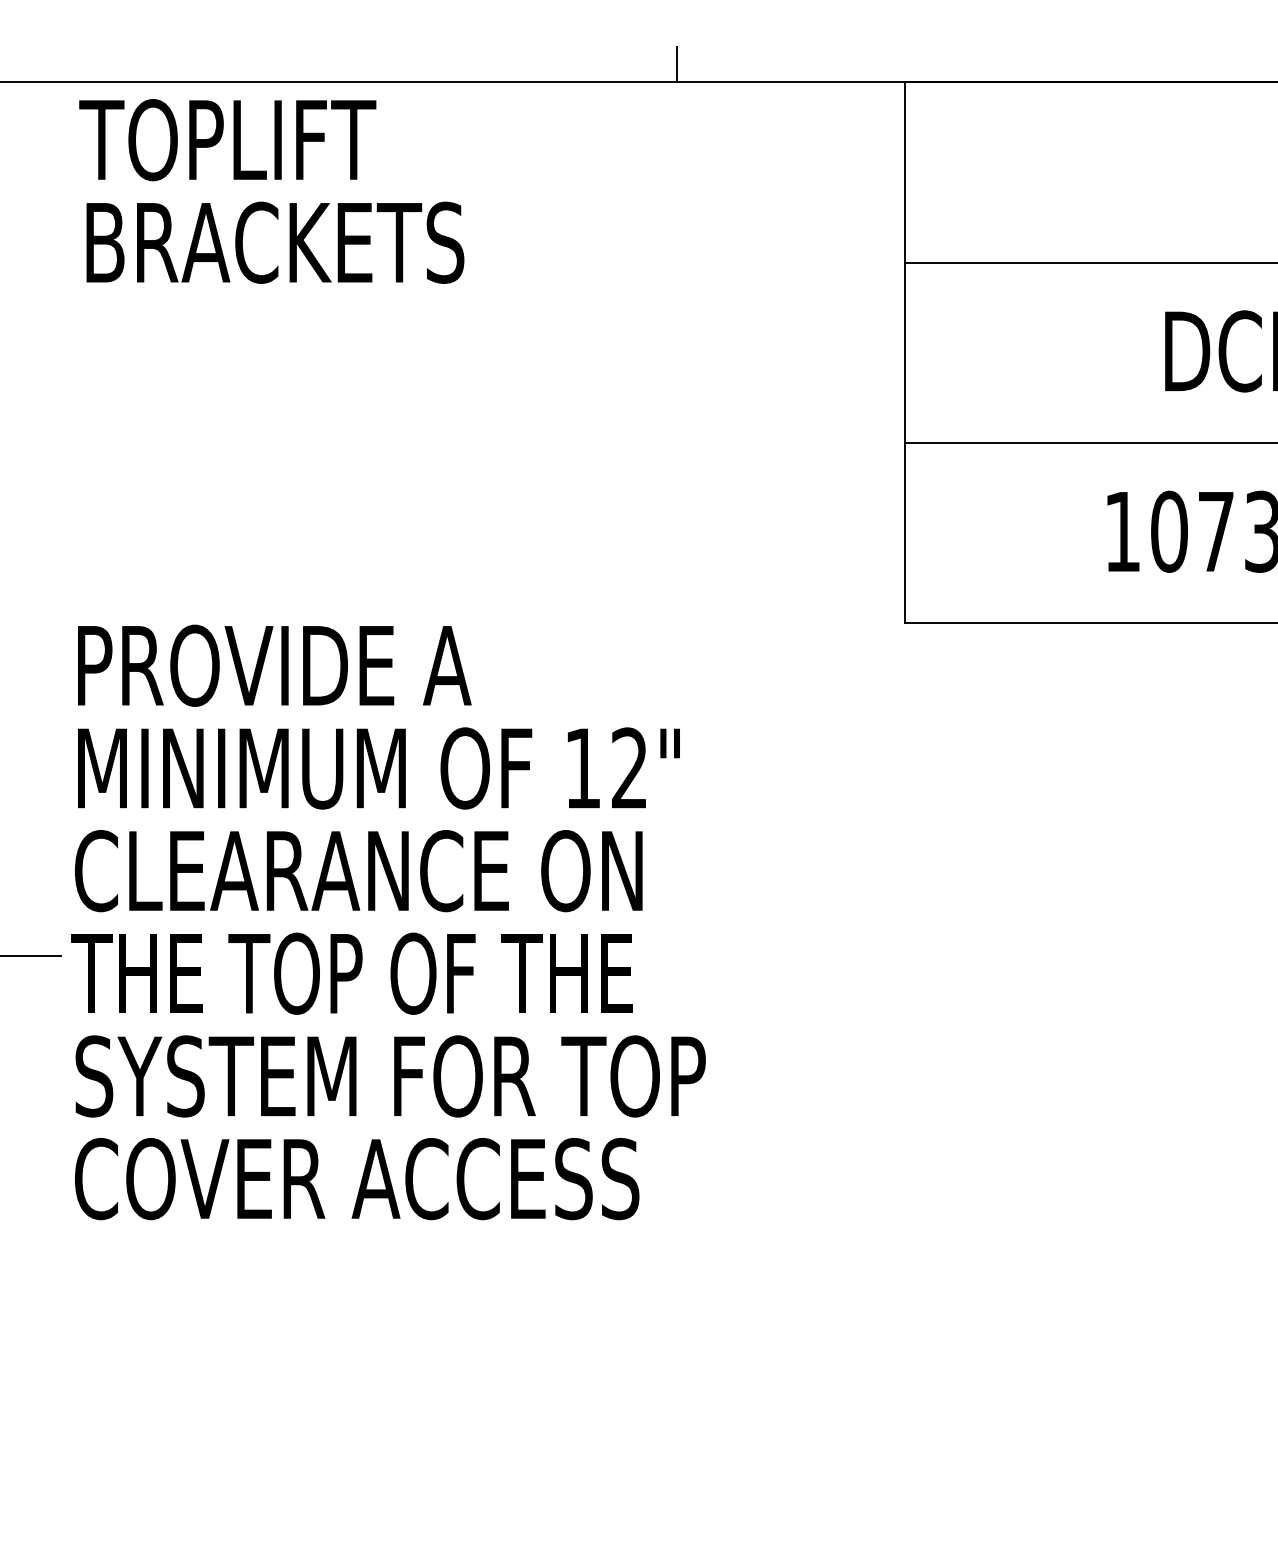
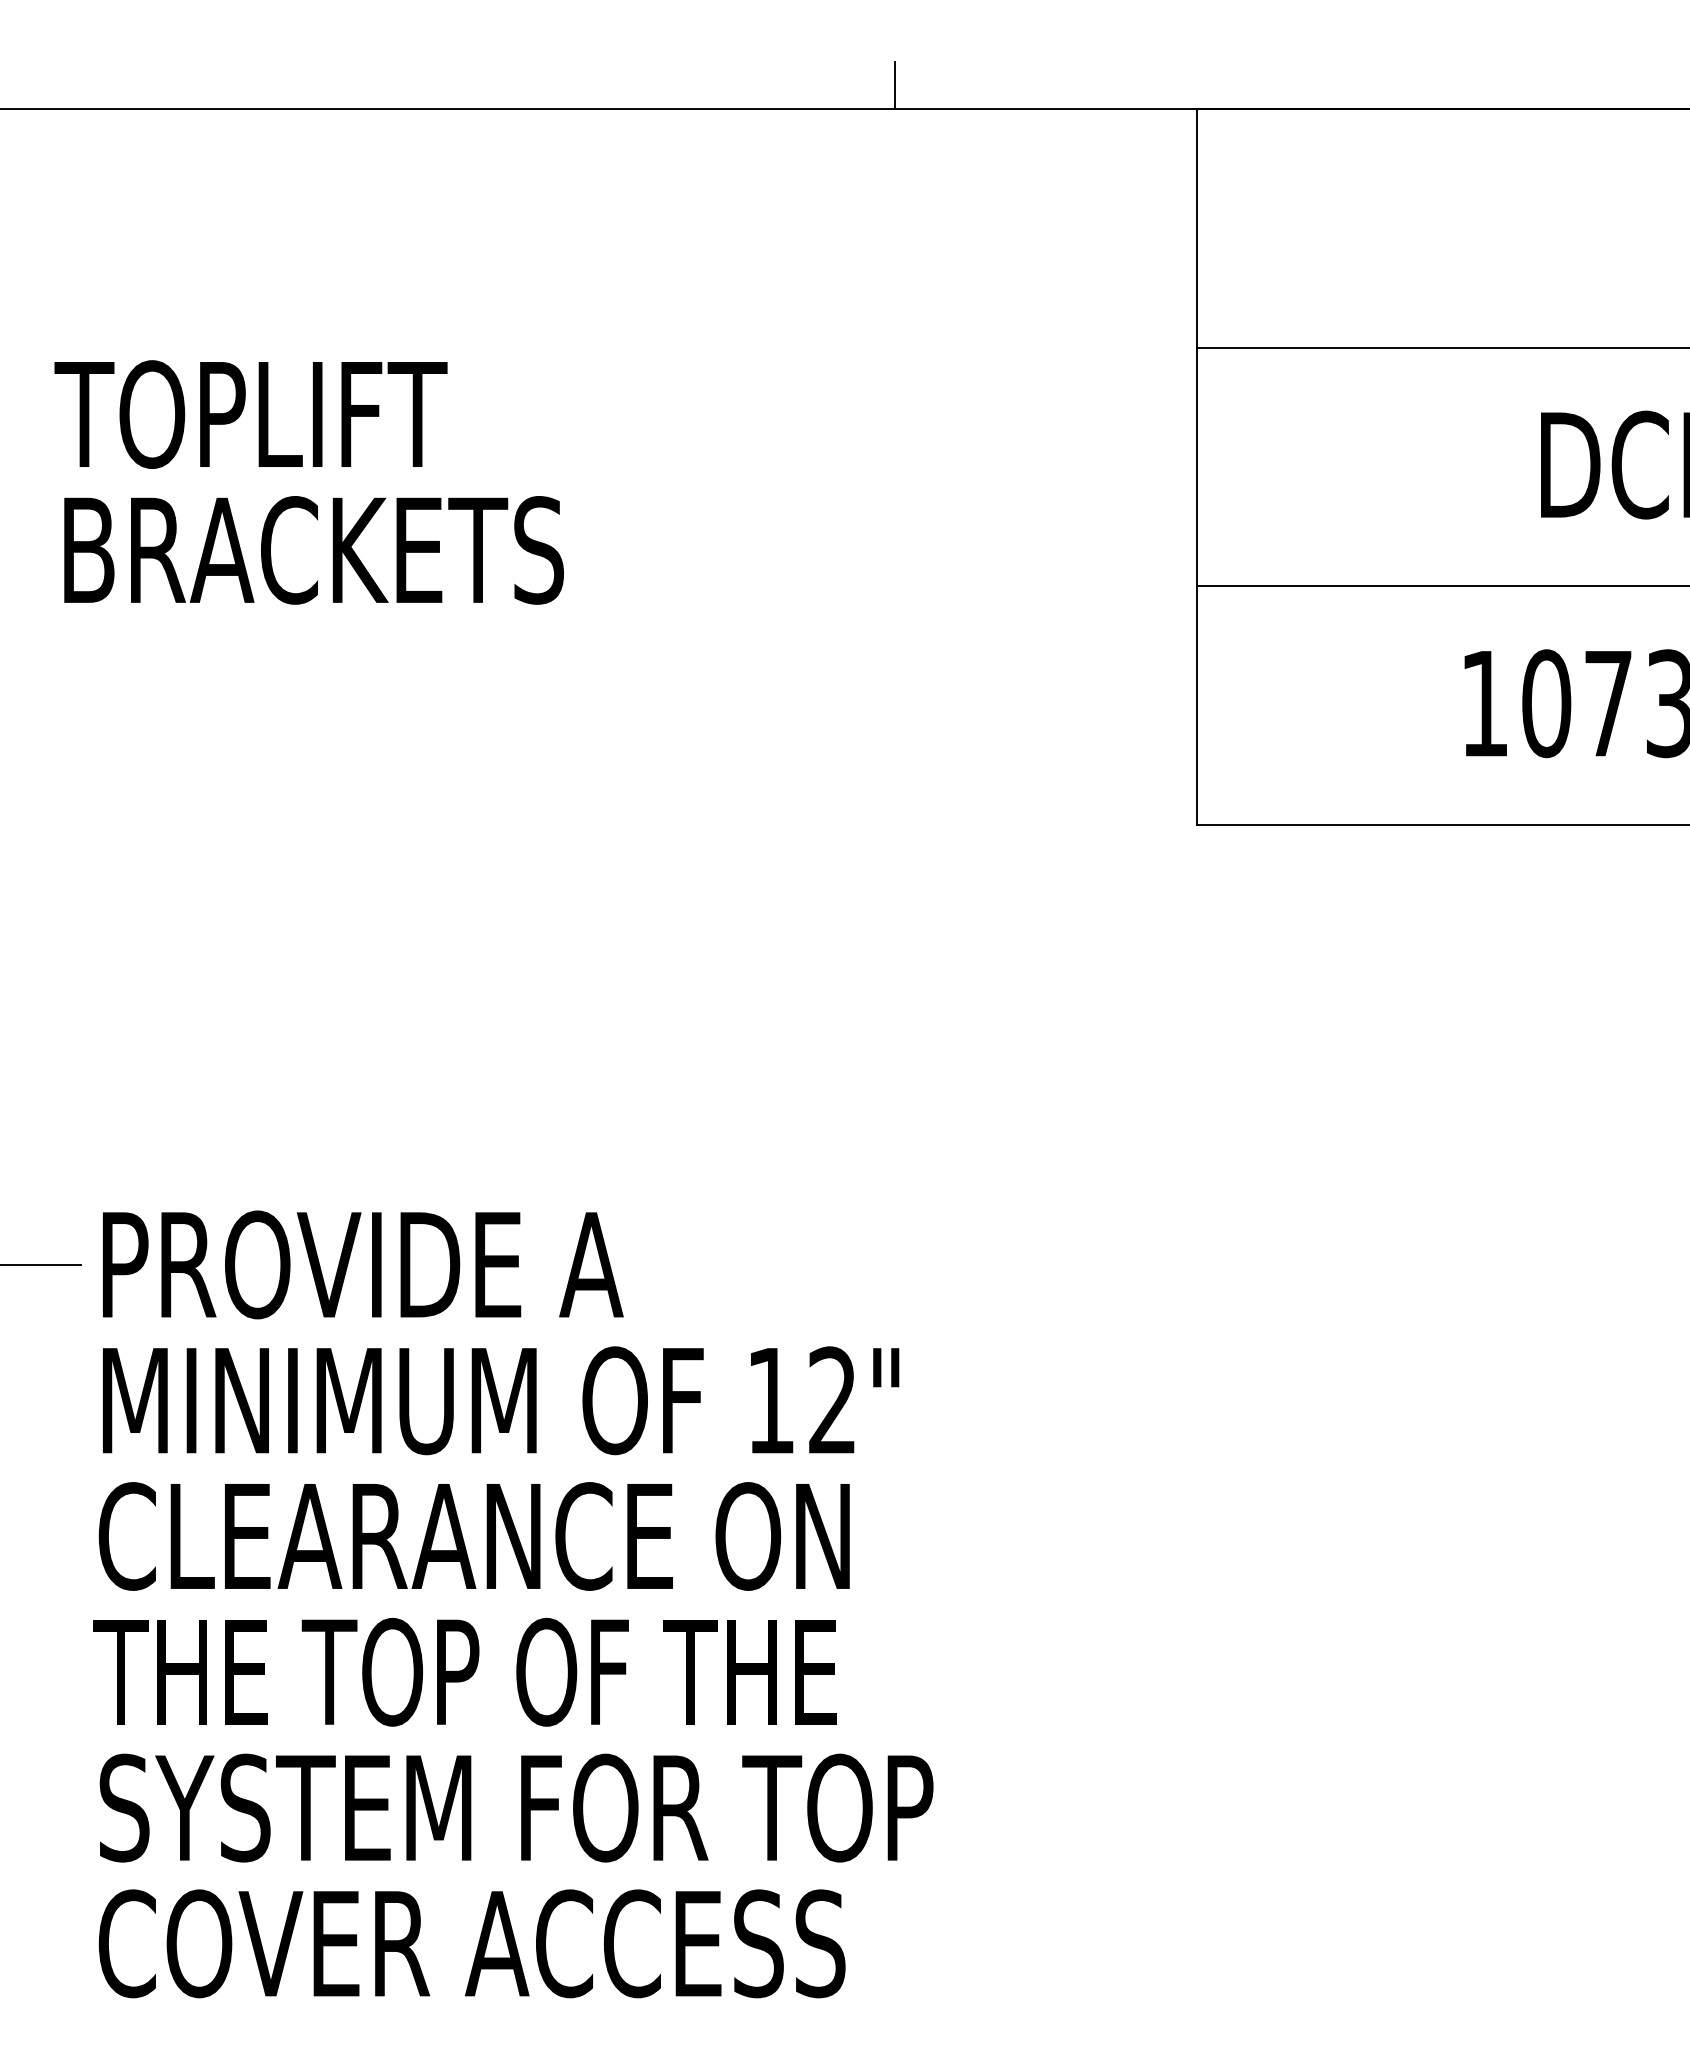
text: (271, 191) -> (308, 482), moved
text: (388, 922) -> (513, 1604), moved

